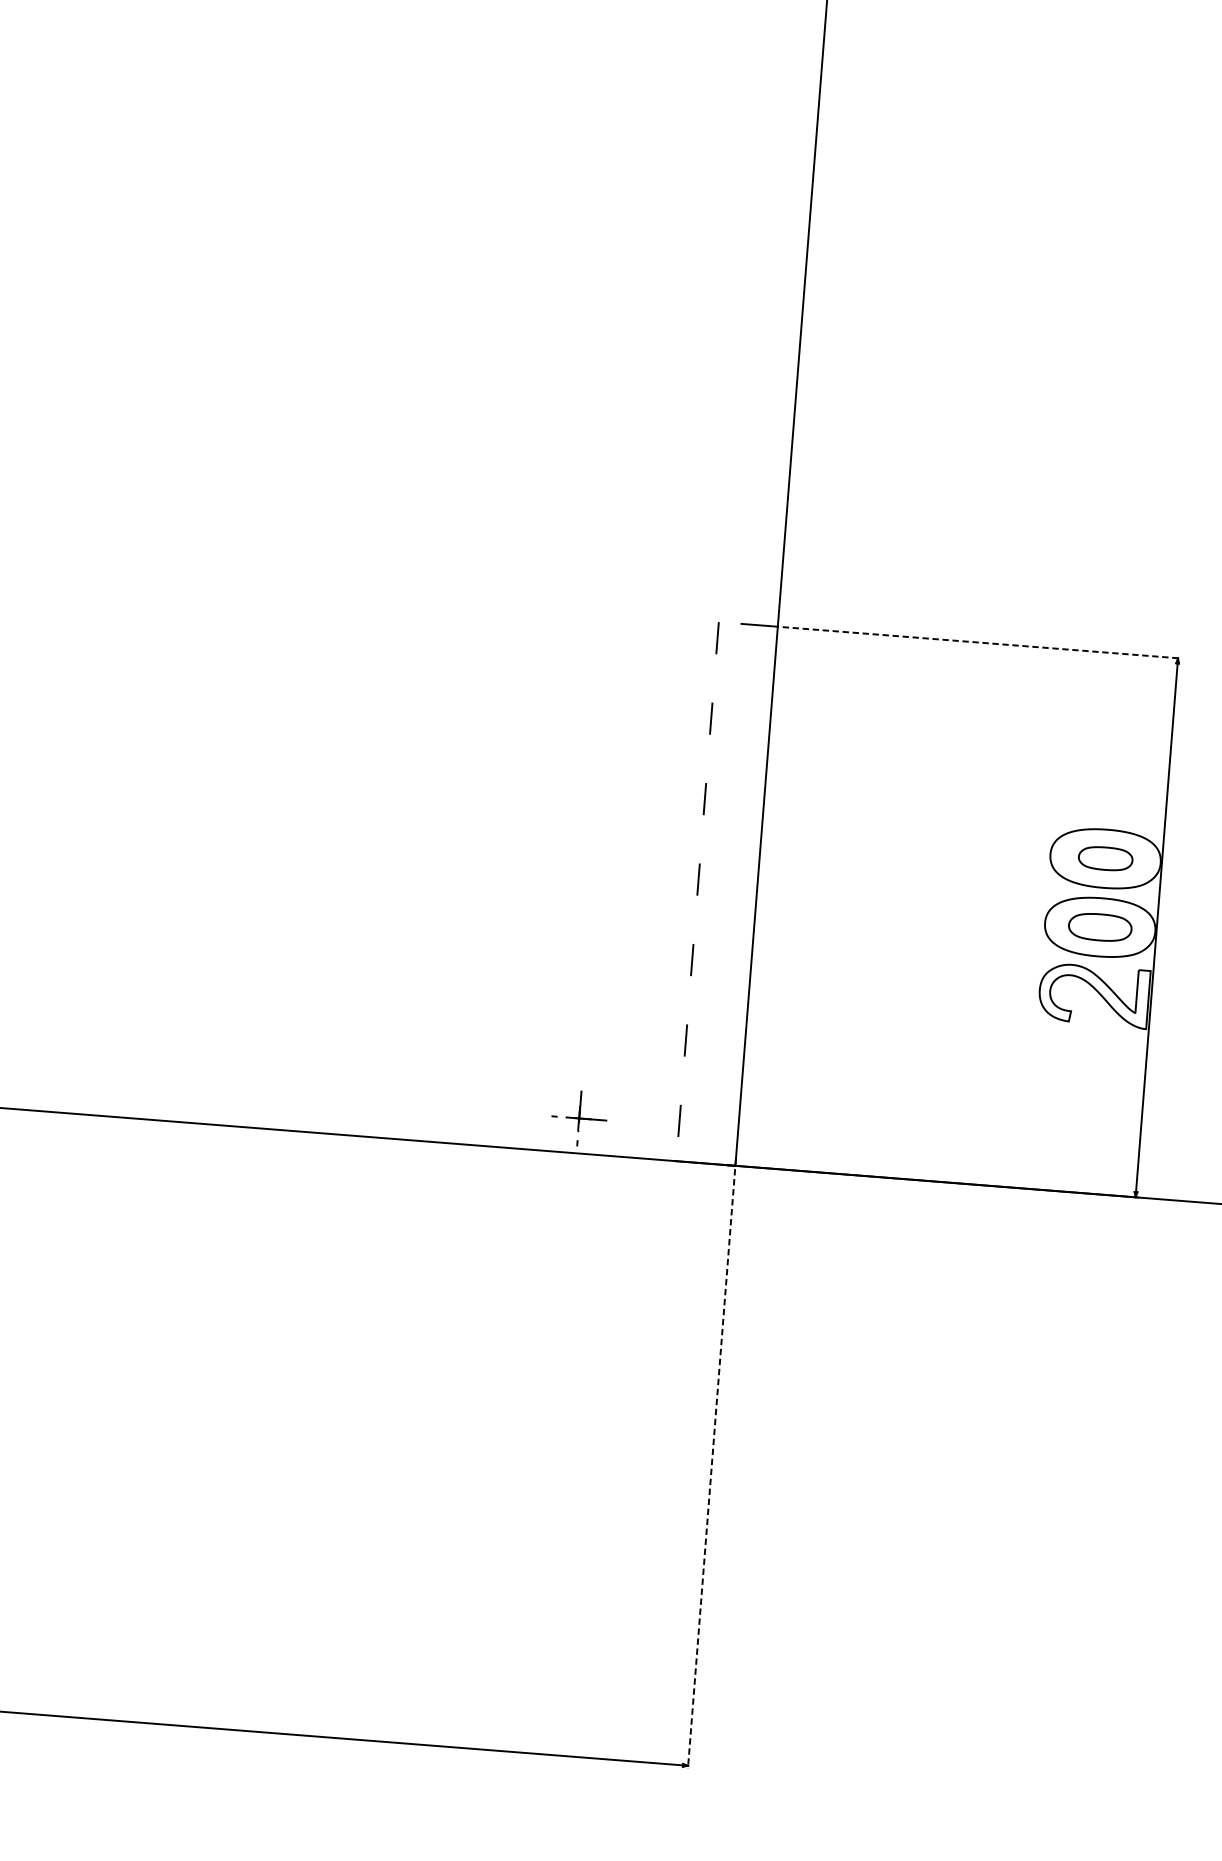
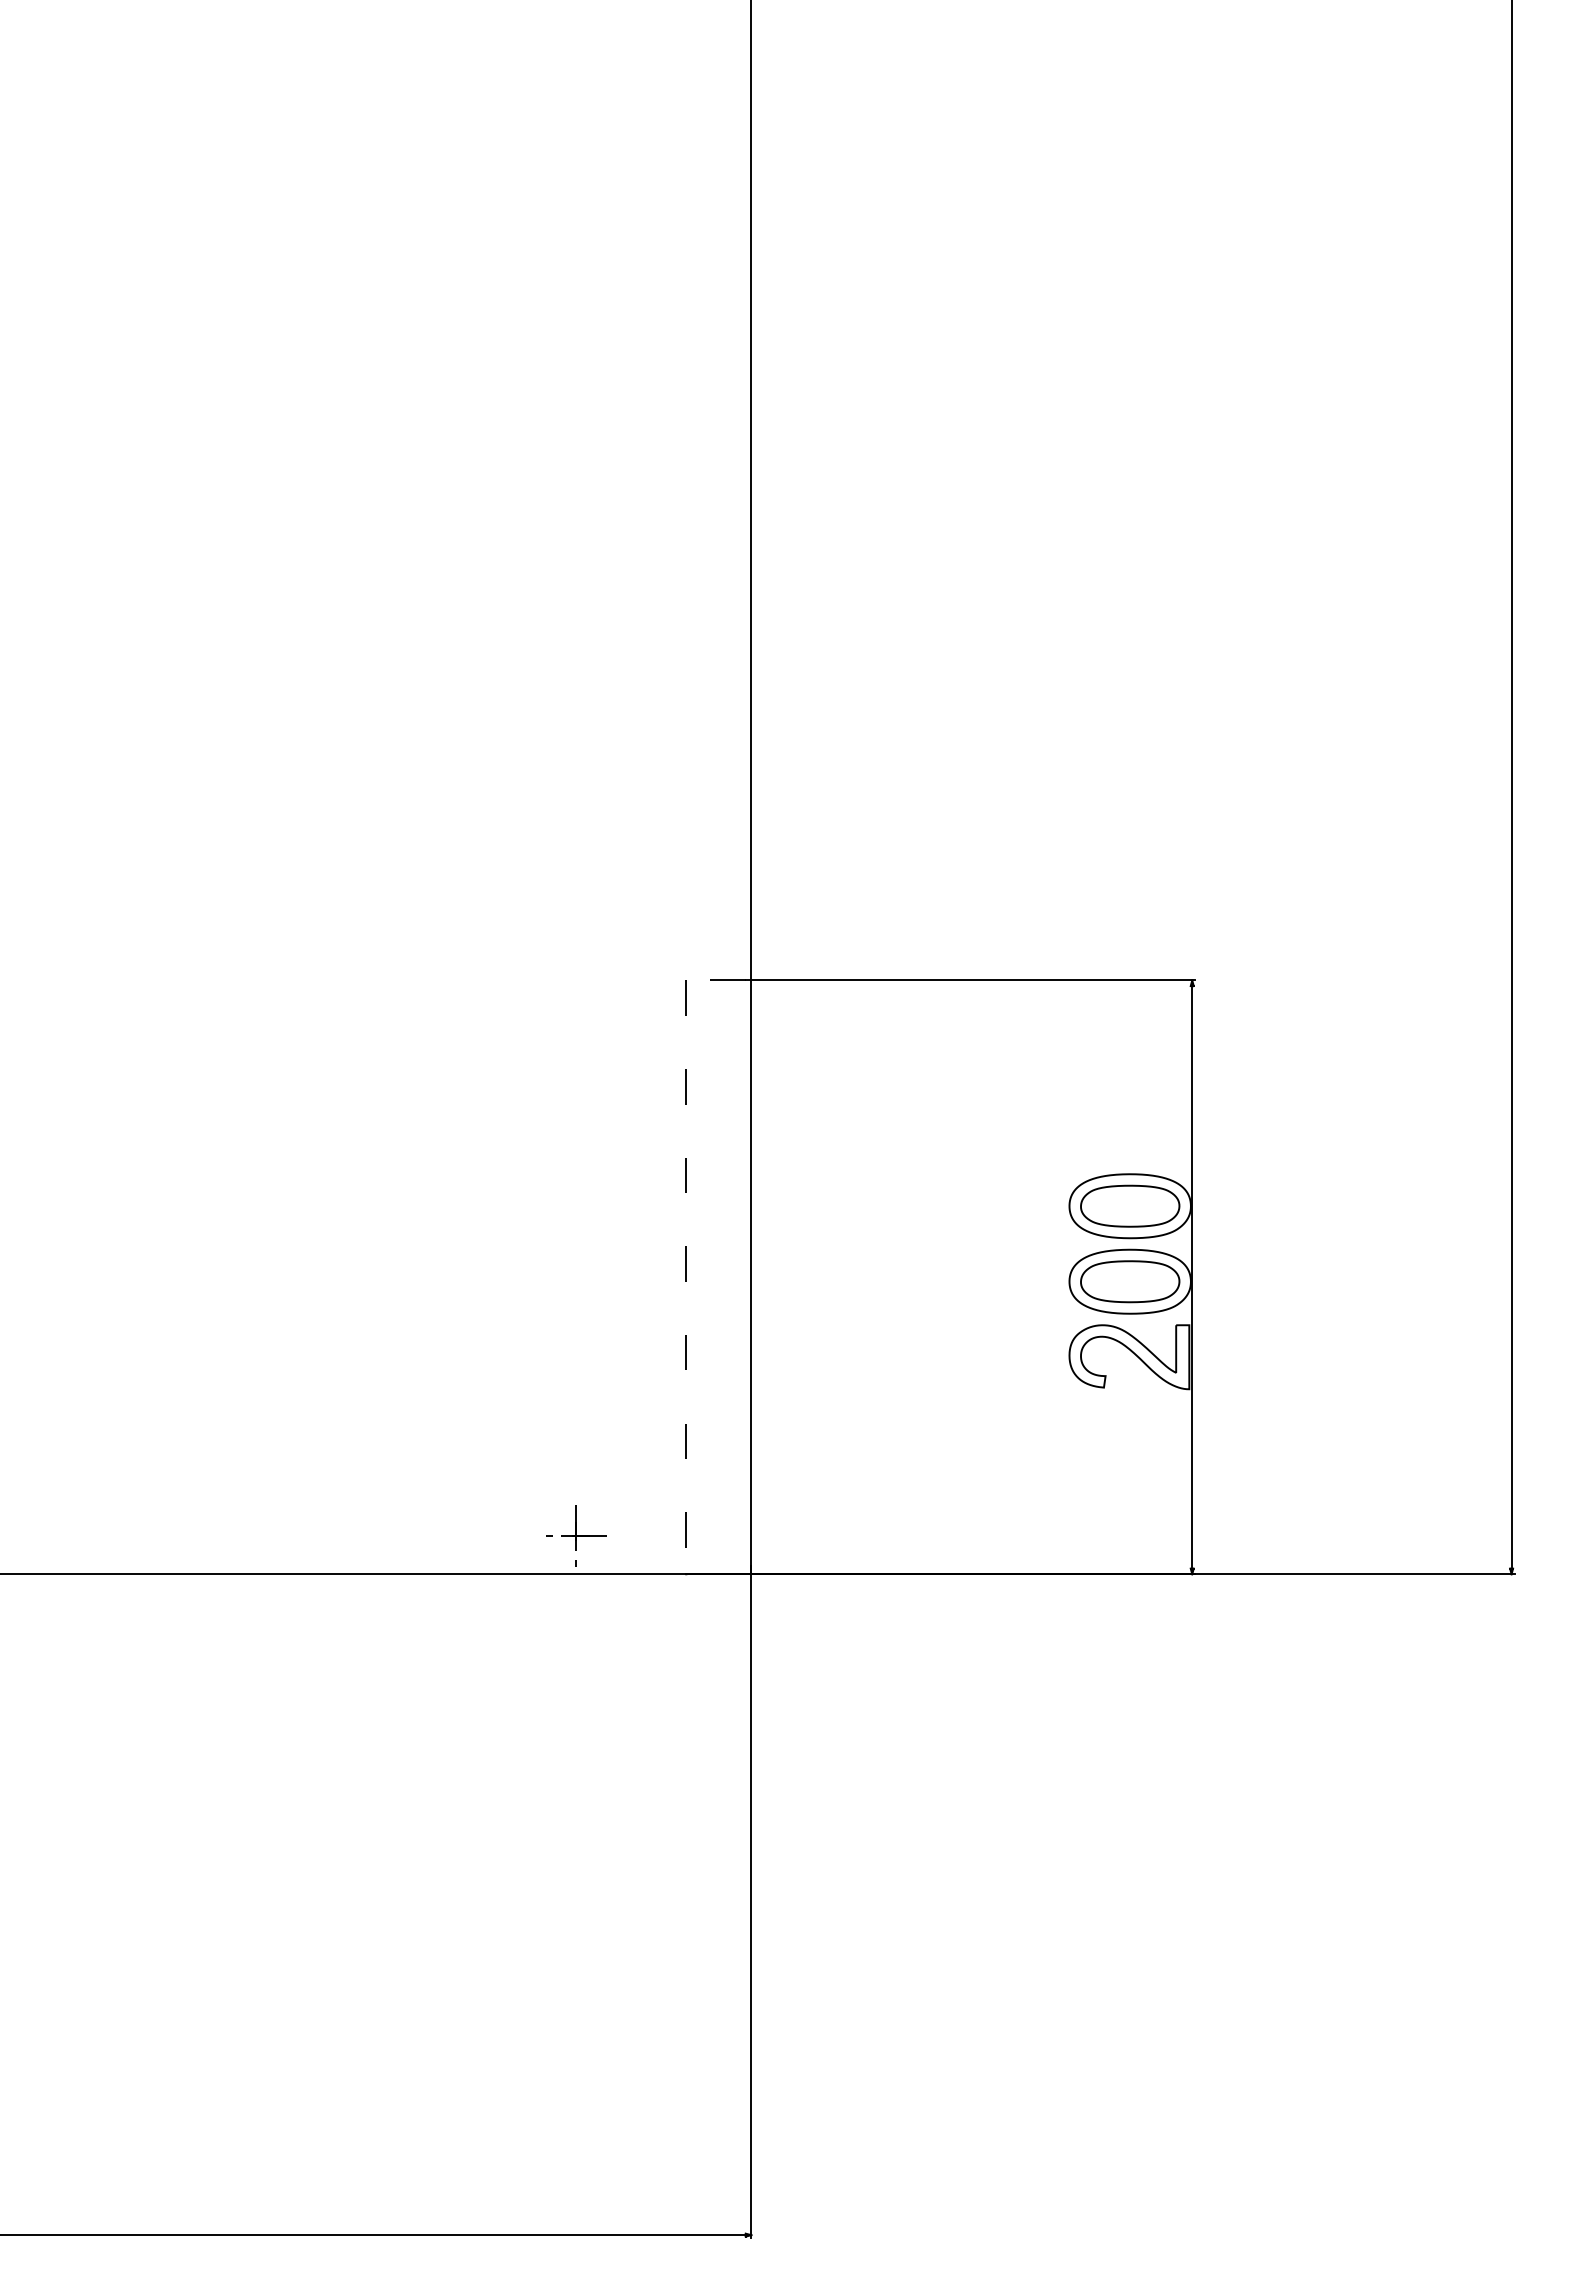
line: (976, 642) -> (970, 980), dashed -> solid
part: (1105, 858) -> (1130, 1205), size x1.67
part: (1100, 927) -> (1130, 1281), size x1.43
line: (712, 1463) -> (751, 1902), dashed -> solid

